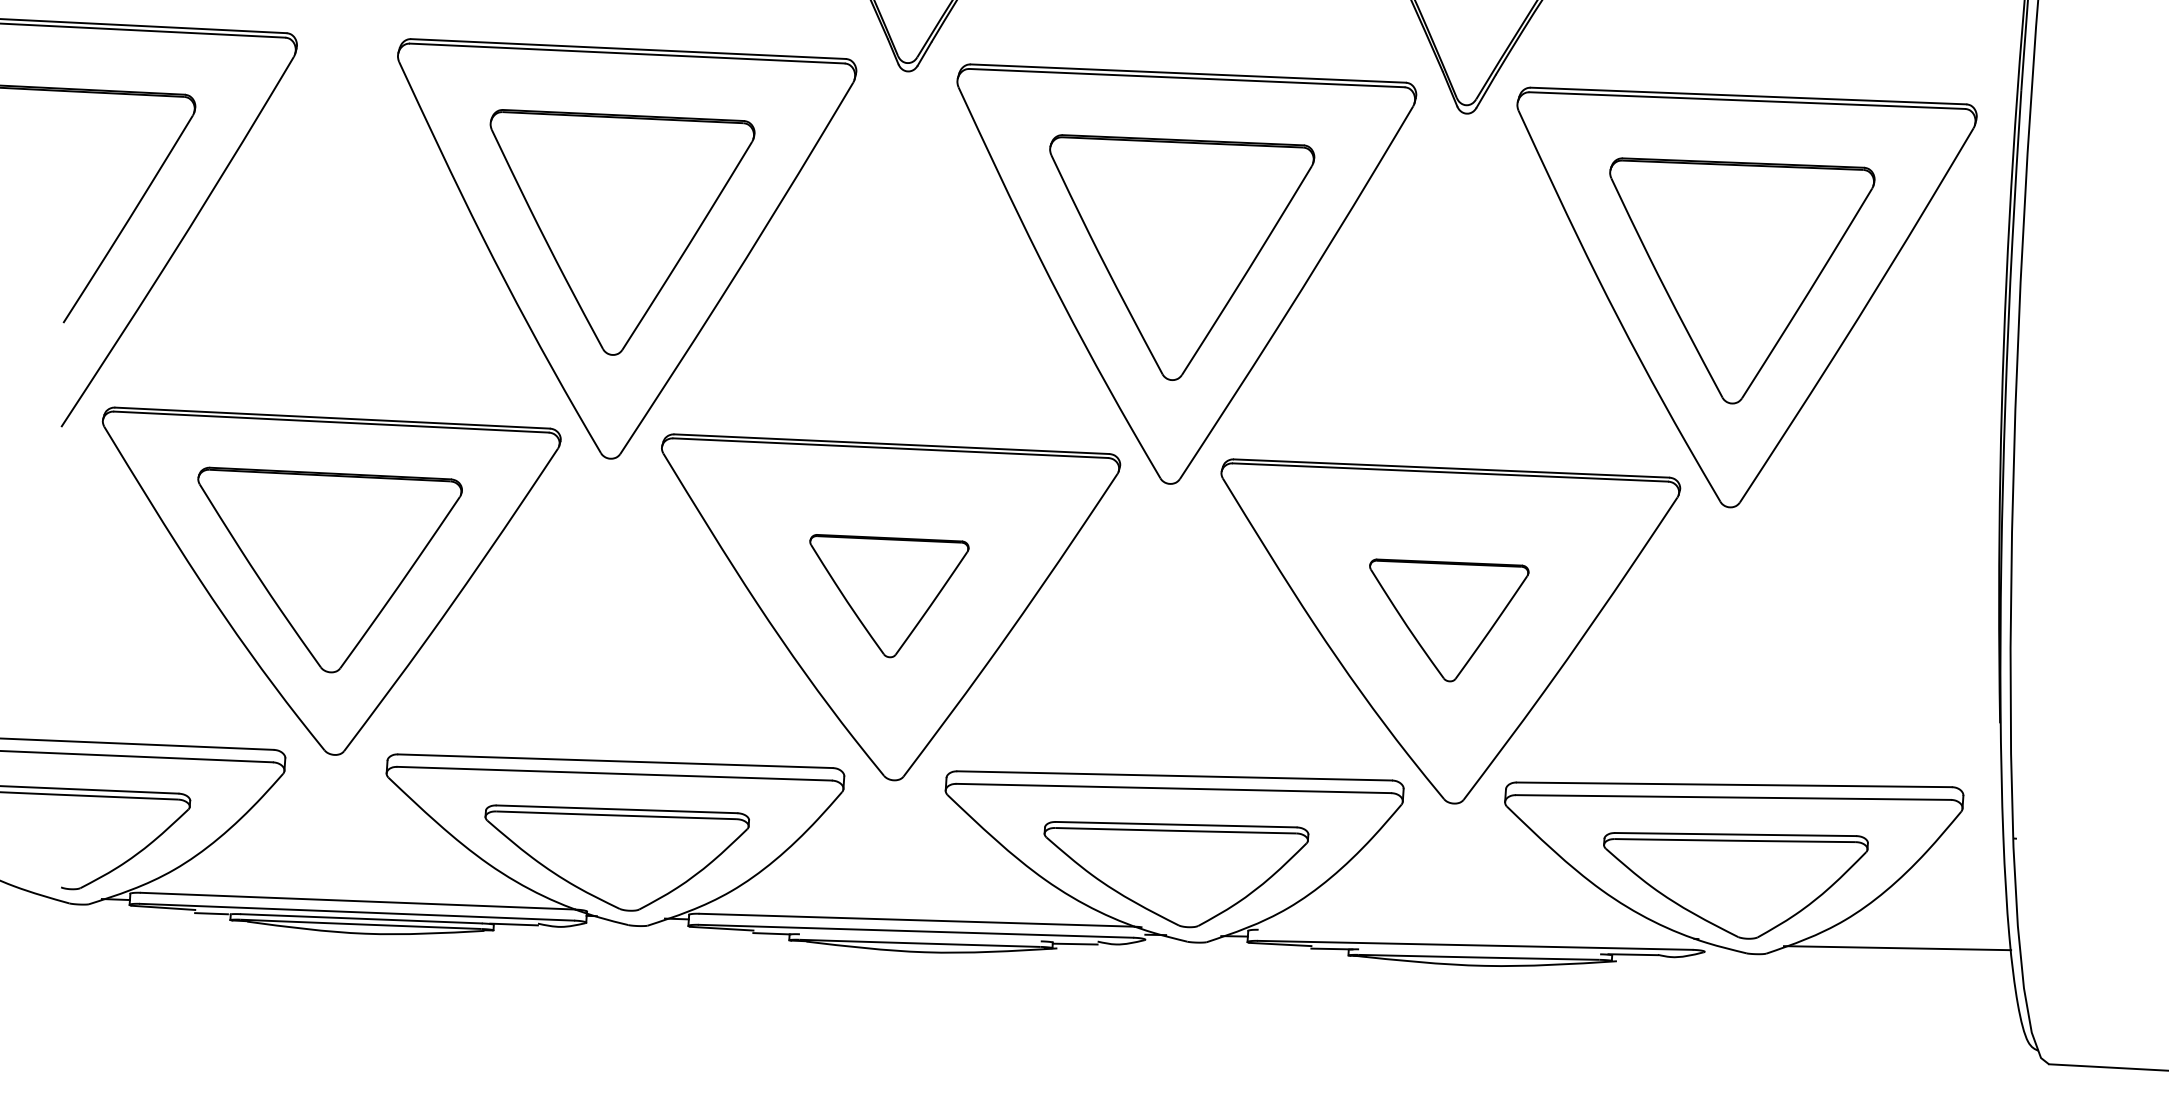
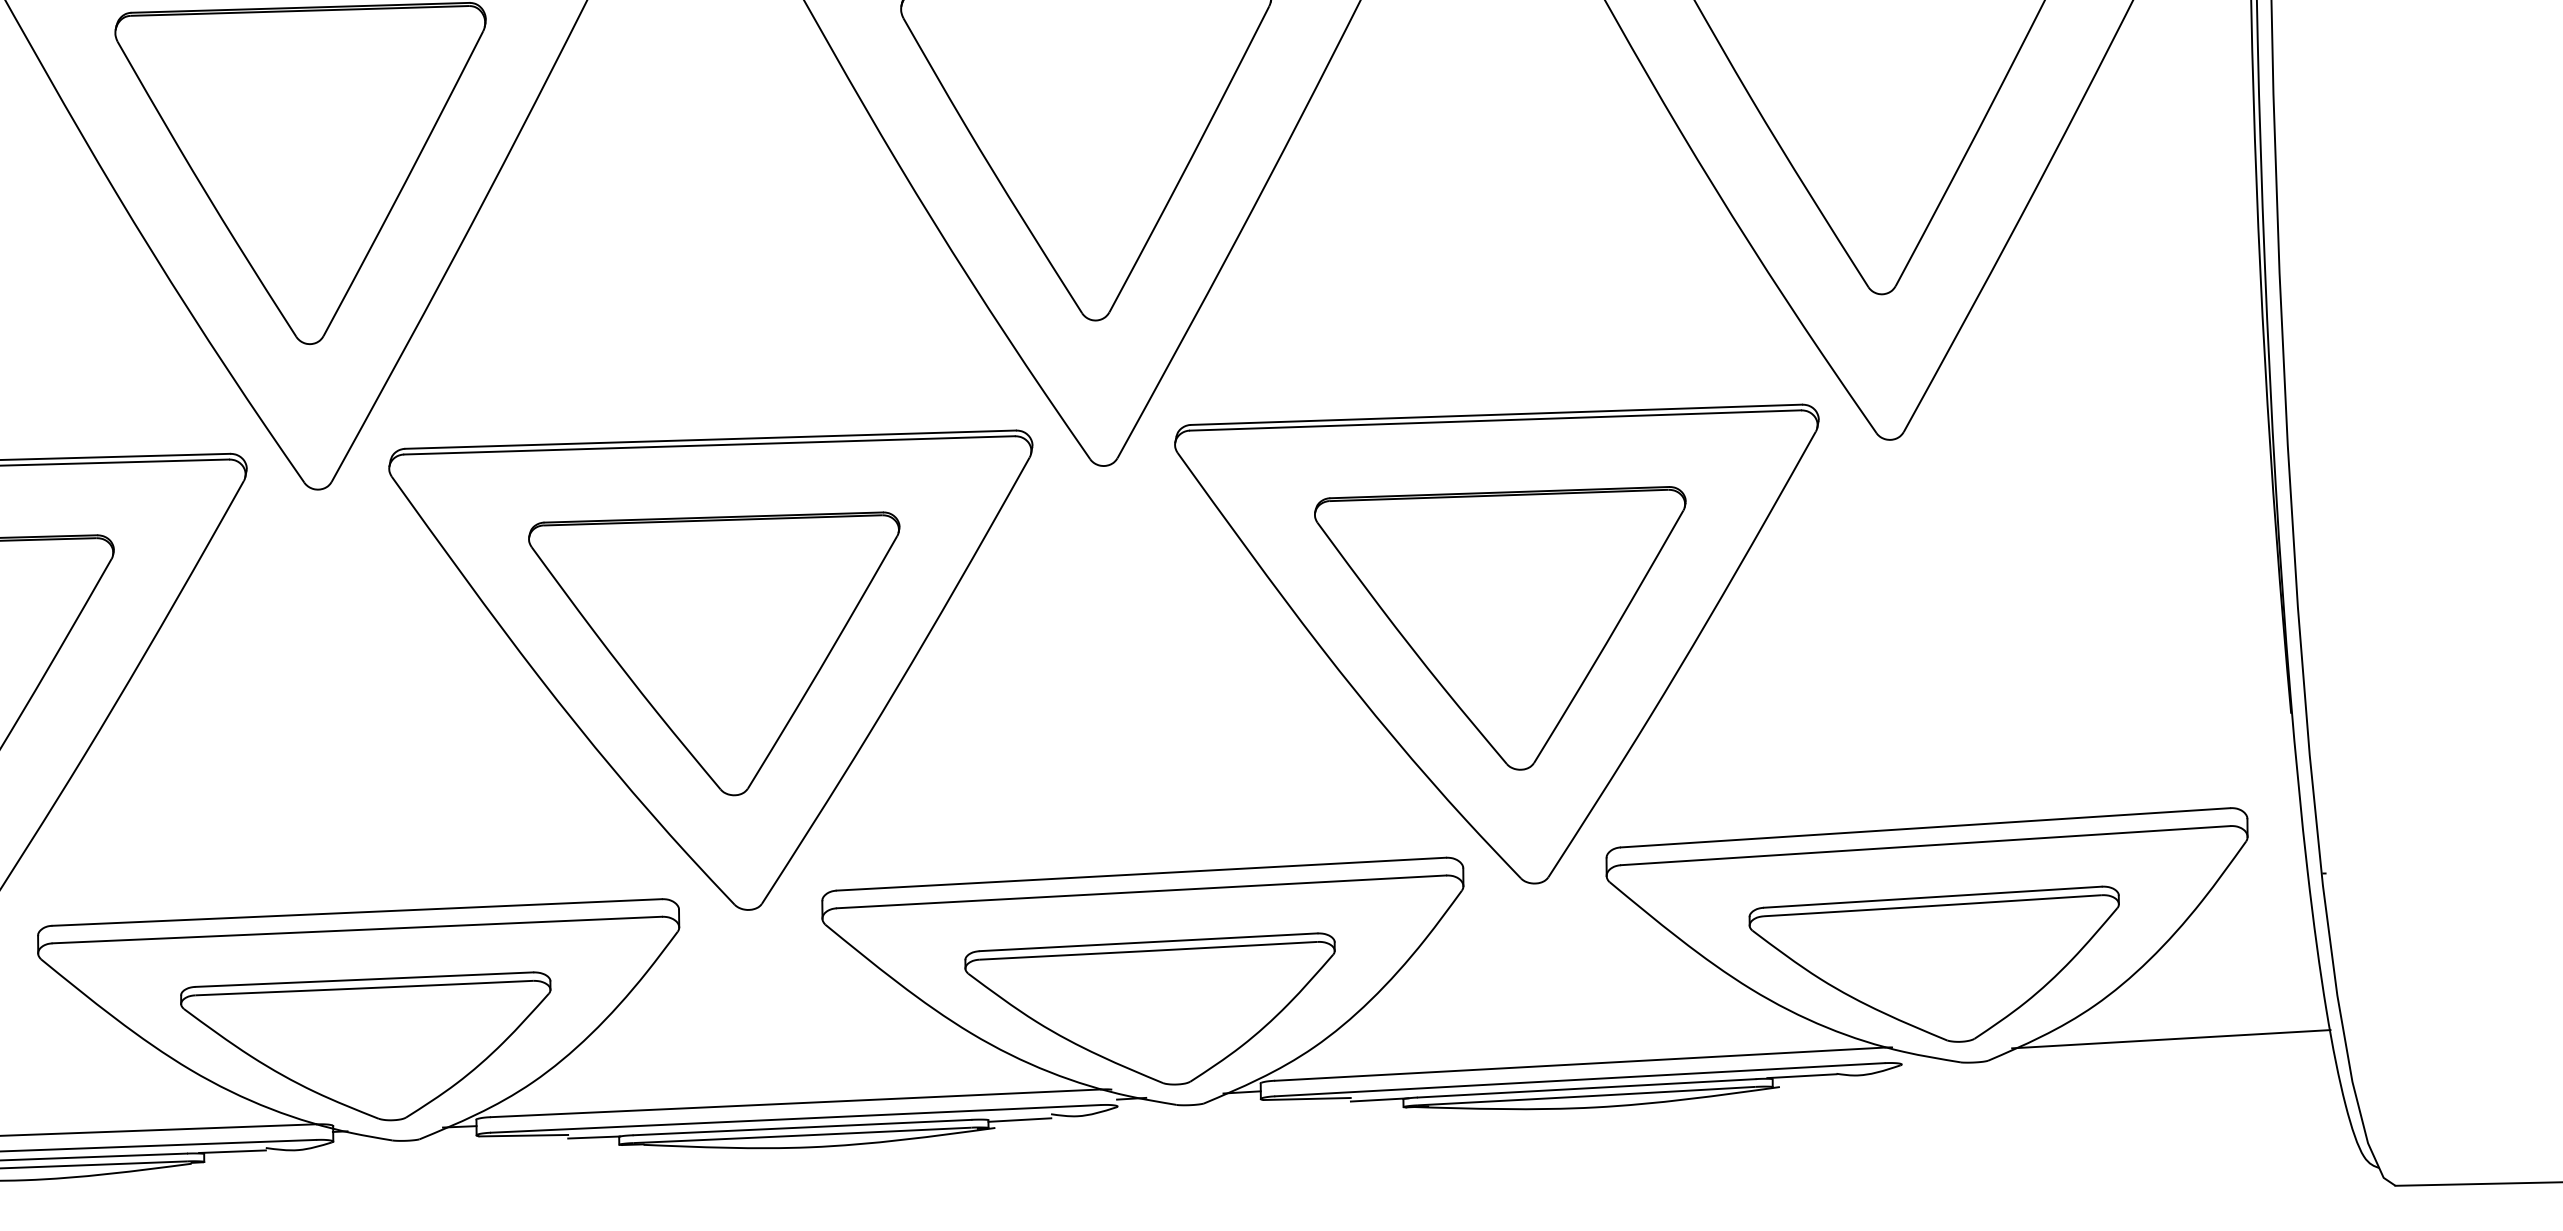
part: (889, 595) -> (723, 651), size x1.67
part: (1449, 620) -> (1509, 627), size x1.67
line: (1475, 933) -> (1579, 1063), added
line: (919, 937) -> (801, 1127), added
line: (1479, 951) -> (1586, 1087), added

